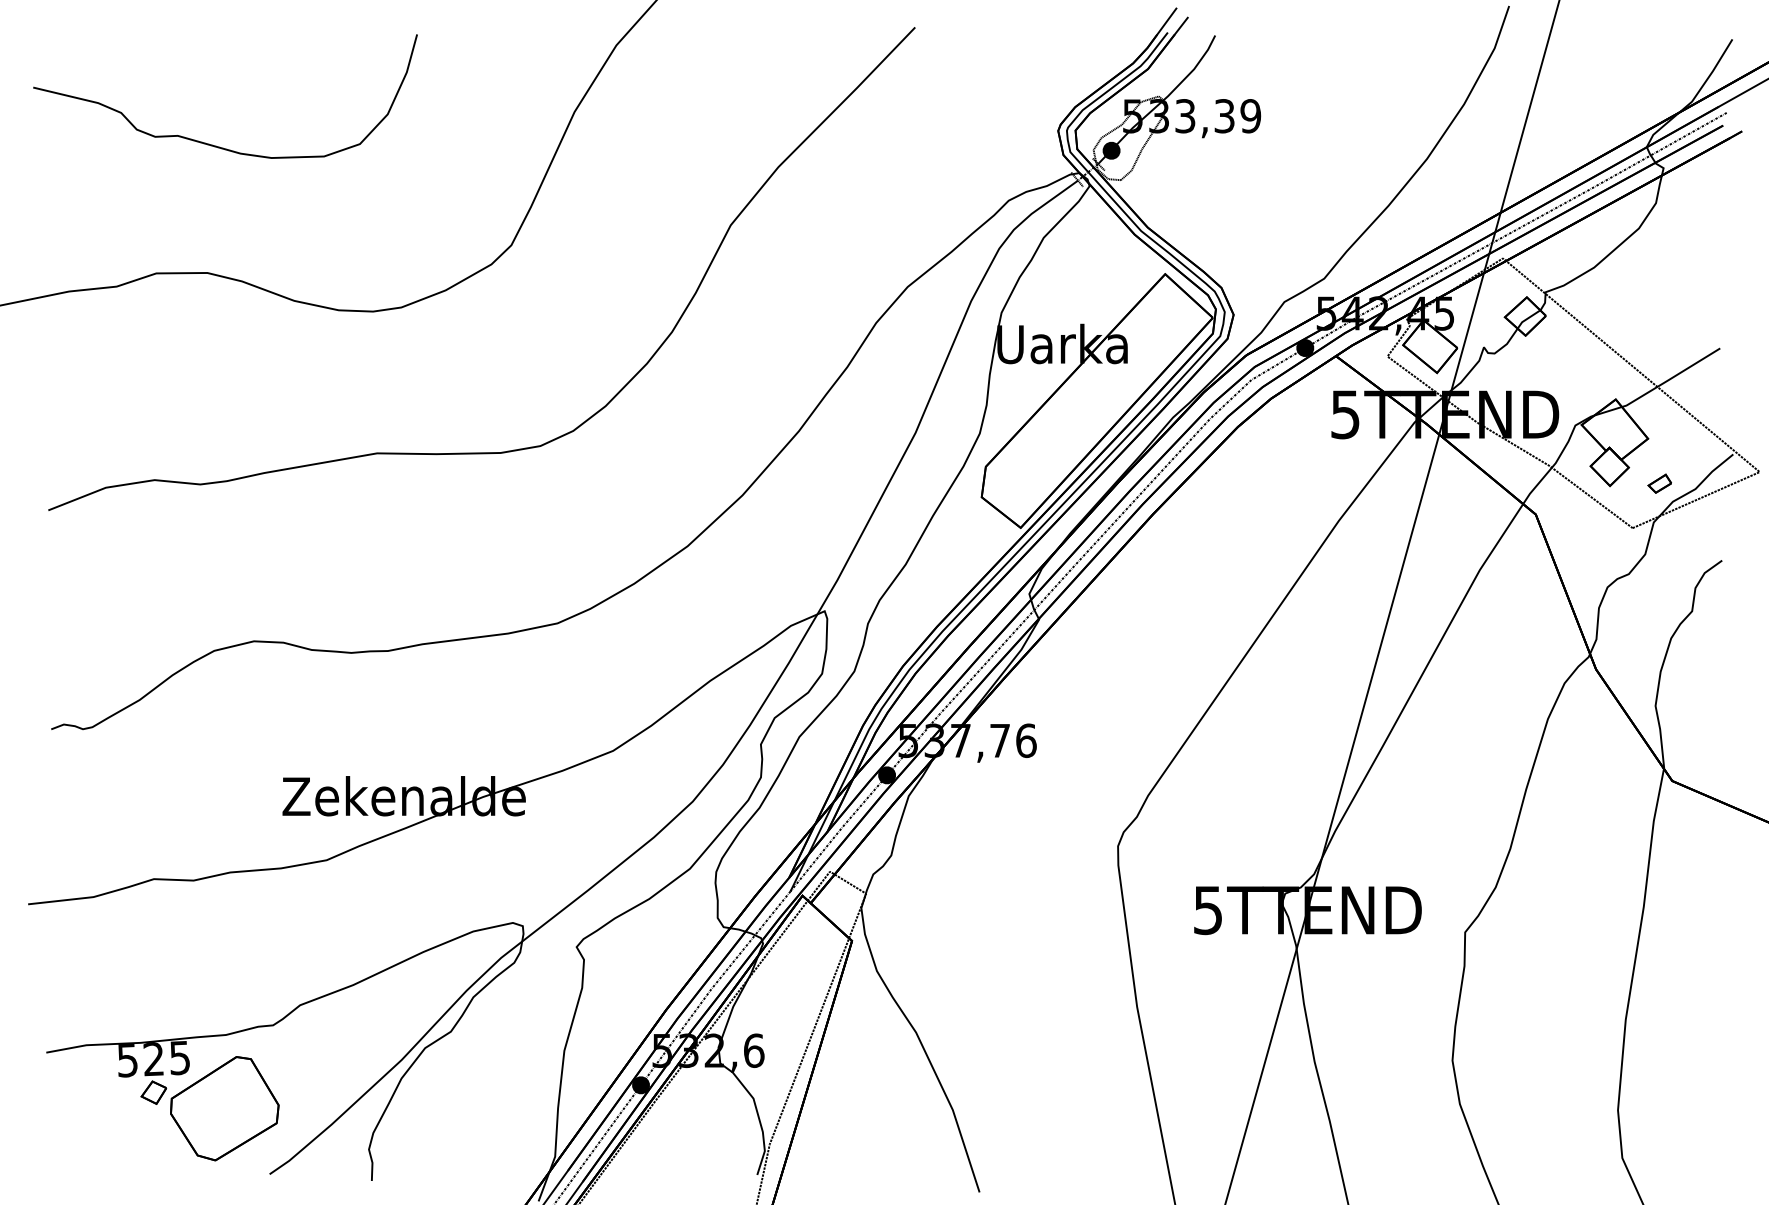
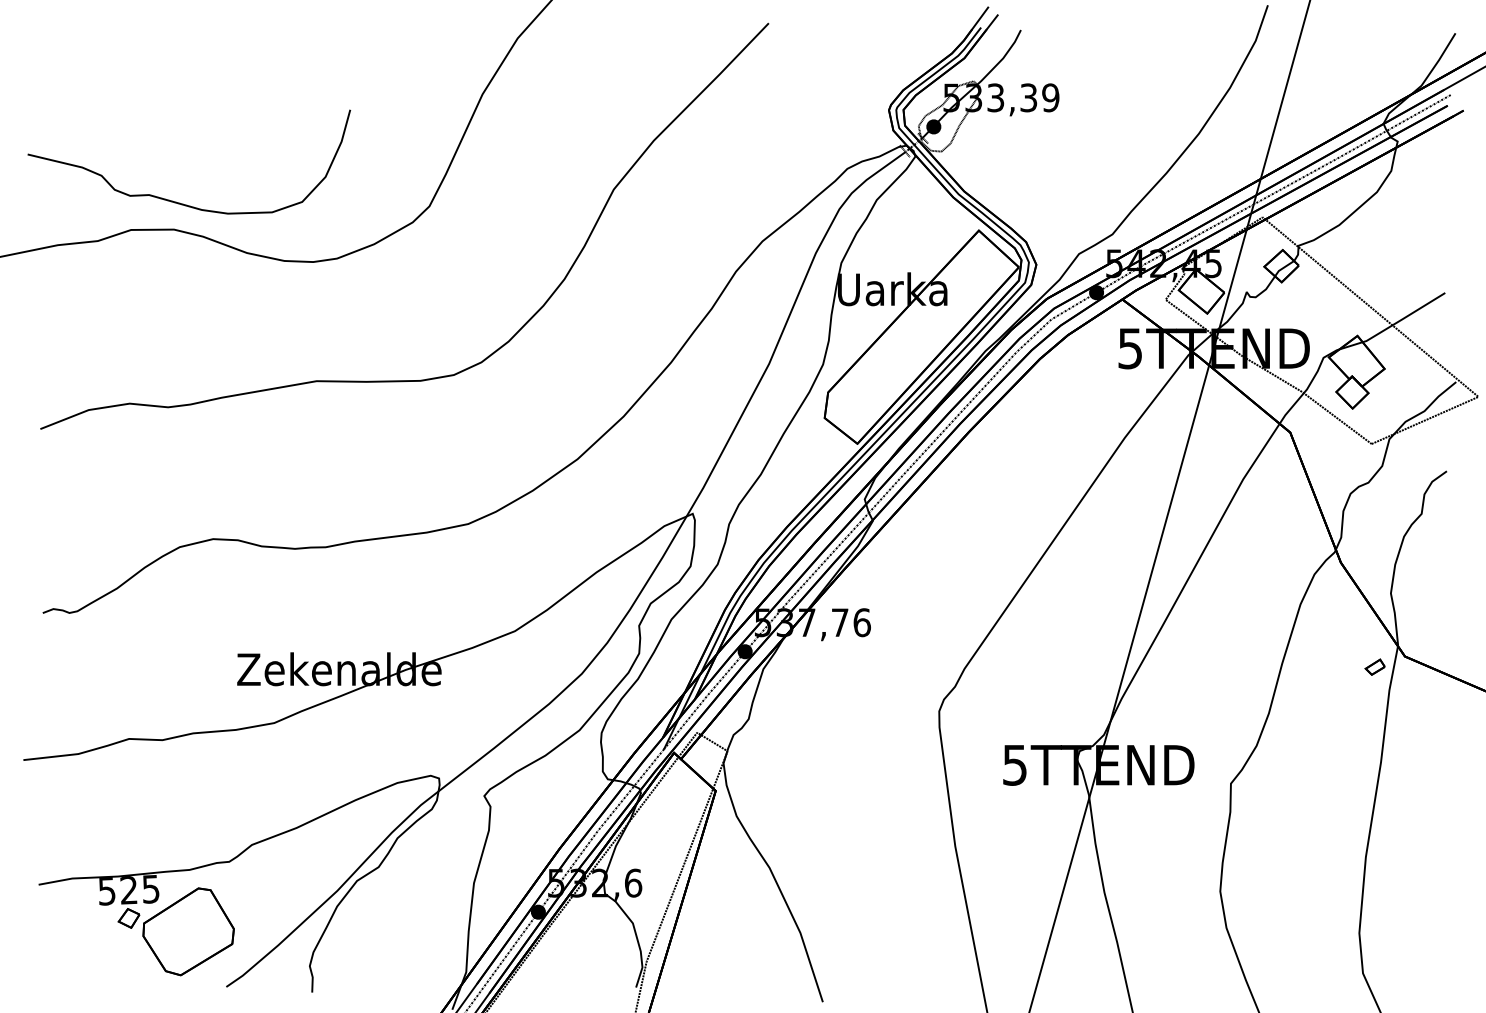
curve: (209, 143) -> (175, 201), moved
part: (1659, 483) -> (1374, 666), moved

